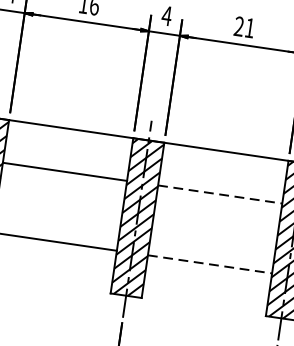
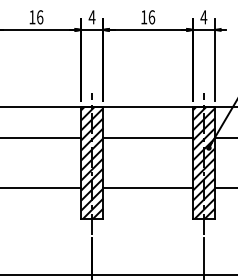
text: (245, 27) -> (148, 17), 21 -> 16
line: (220, 194) -> (148, 137), dashed -> solid
line: (210, 263) -> (148, 187), dashed -> solid

